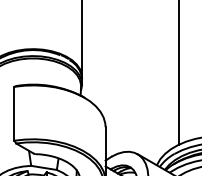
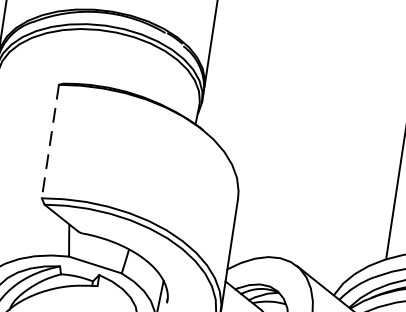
line: (14, 113) -> (50, 141), solid -> dashed

